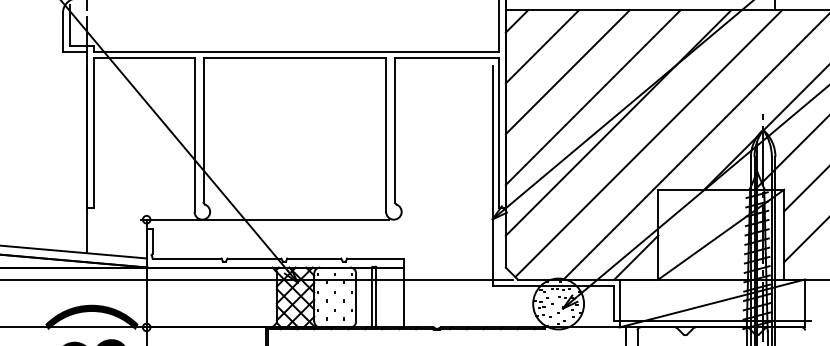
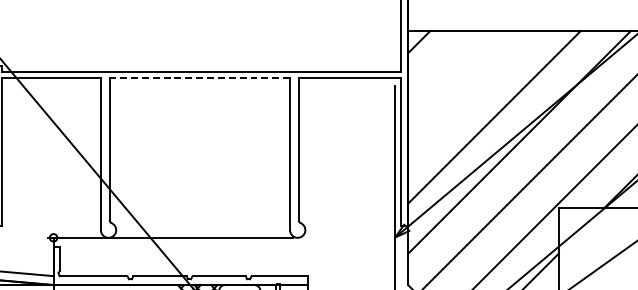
line: (542, 46) -> (444, 66), removed
line: (294, 58) -> (199, 78), solid -> dashed
line: (567, 72) -> (469, 92), removed

